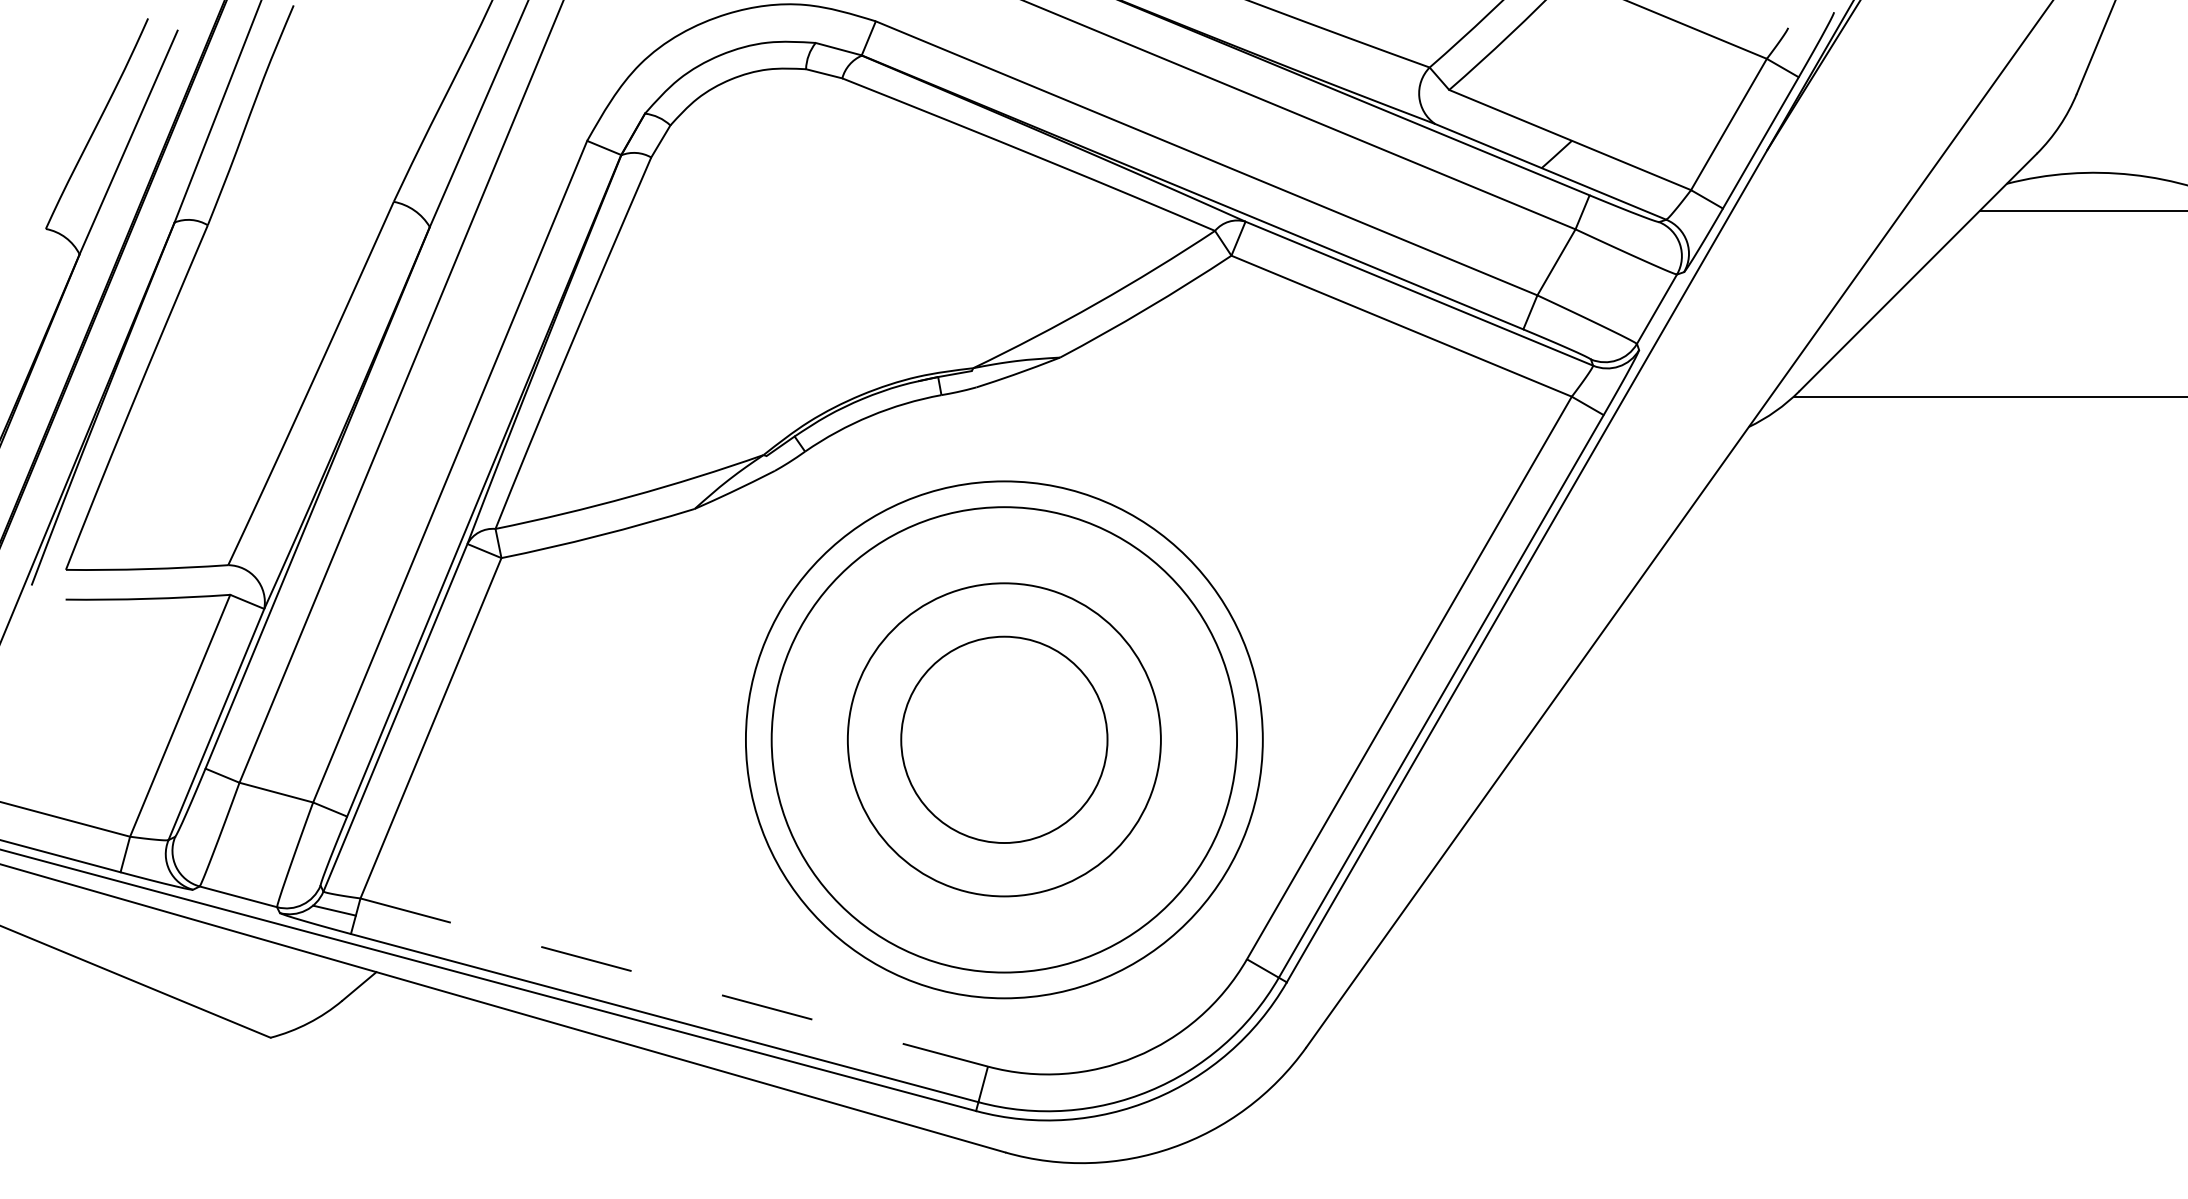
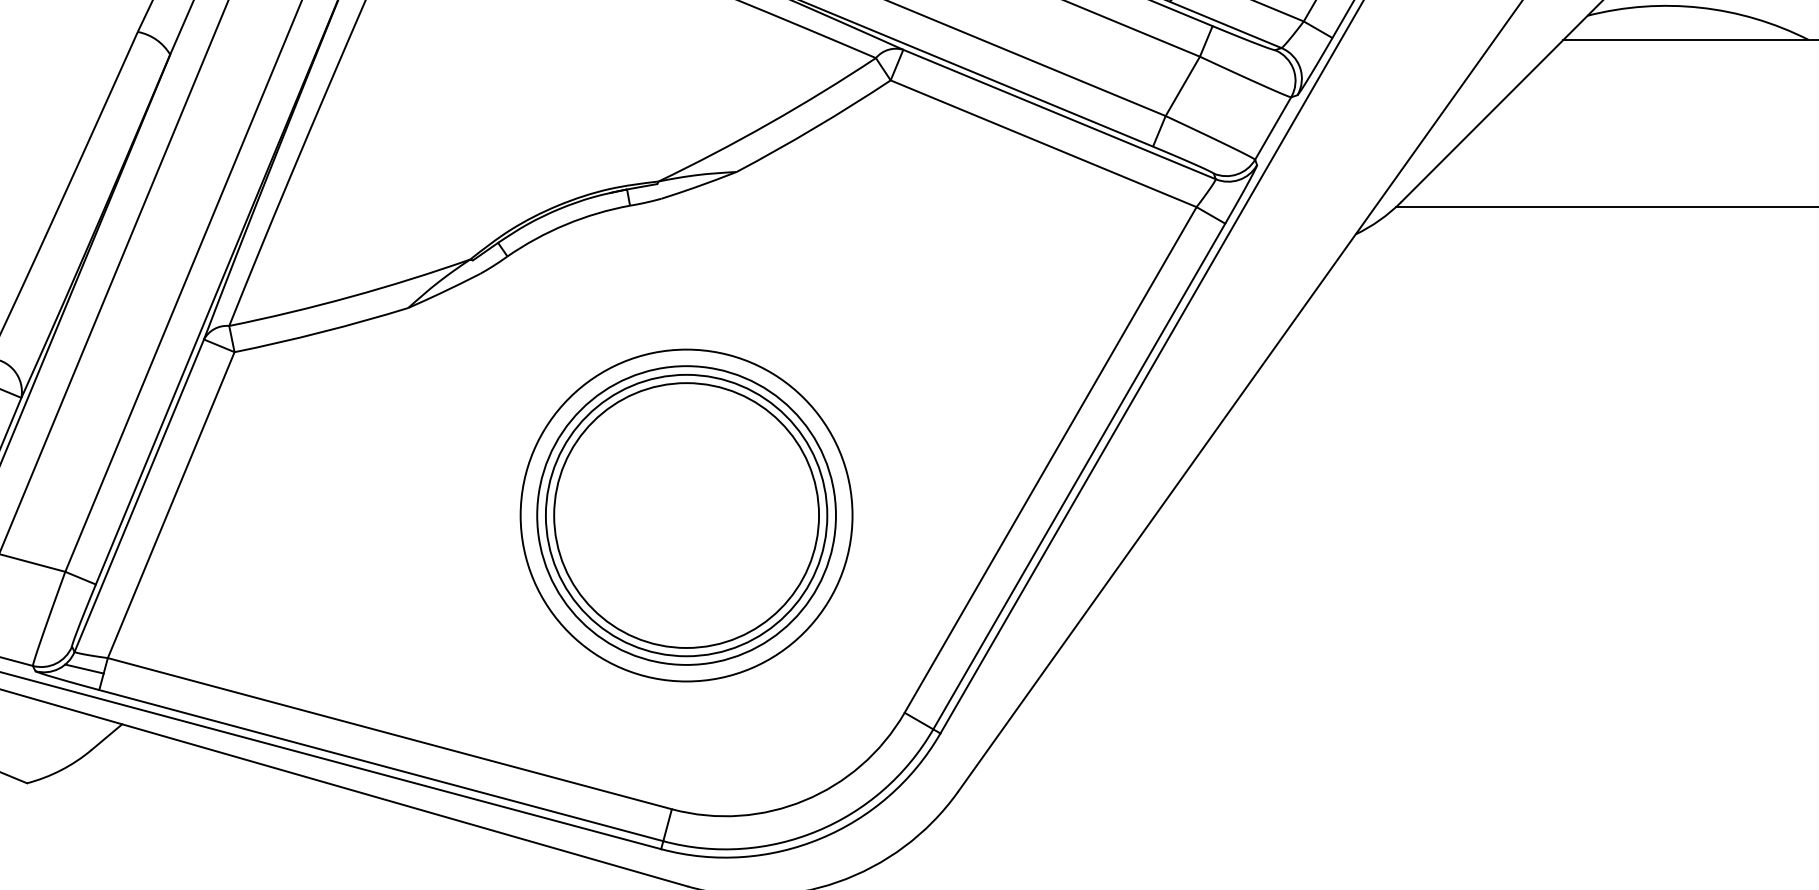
circle: (1004, 739) -> (686, 515), size x0.71
circle: (1004, 739) -> (686, 515), size x0.71
circle: (1004, 739) -> (686, 515), size x1.43
line: (674, 982) -> (390, 733), dashed -> solid

